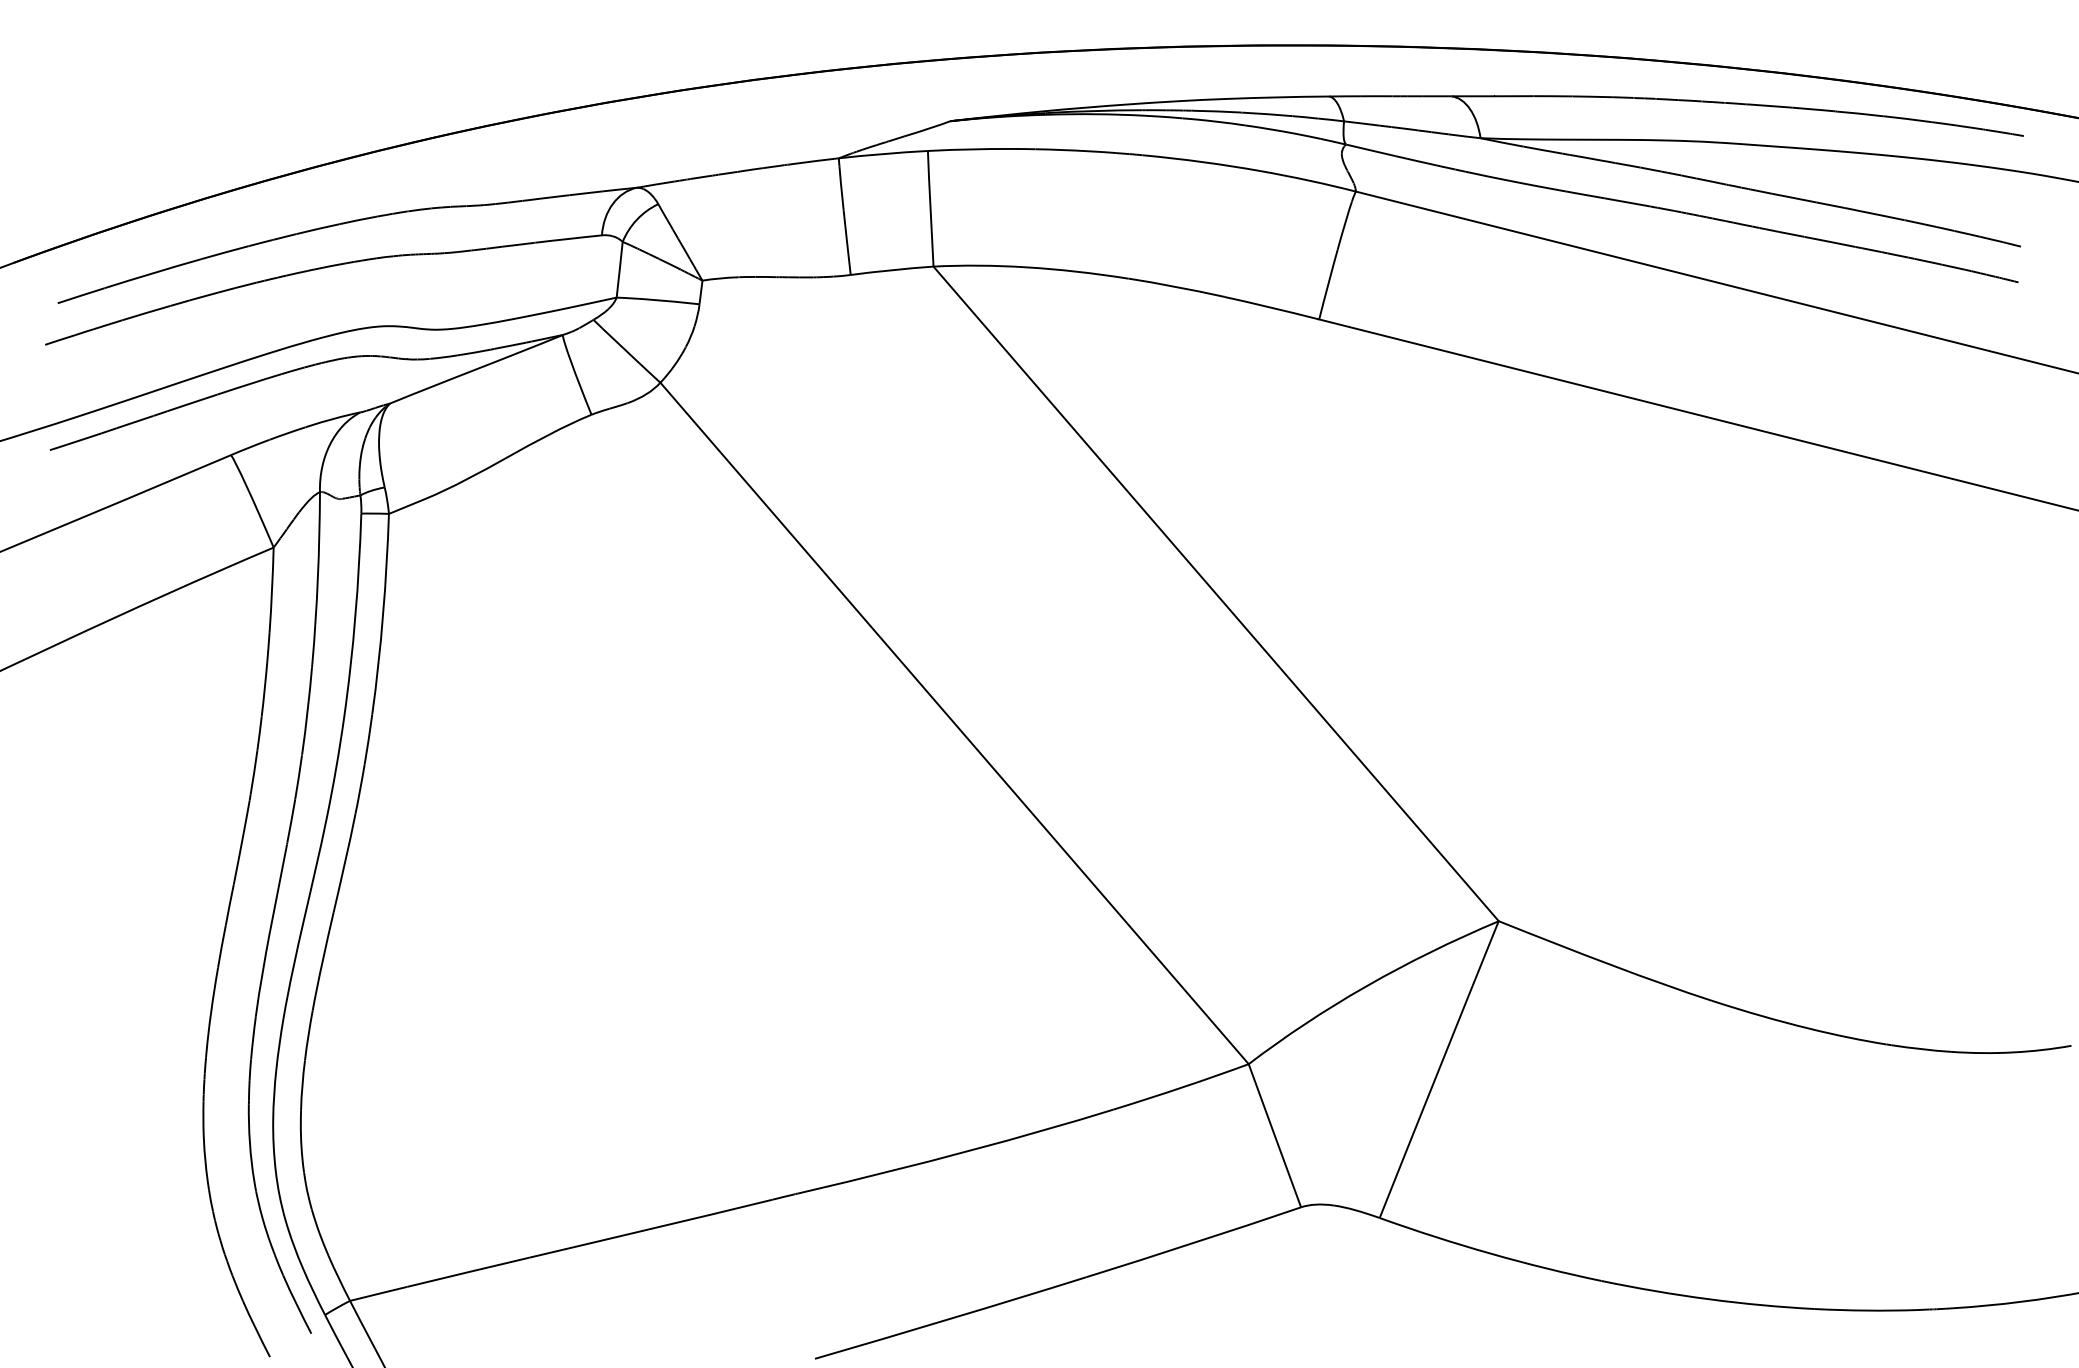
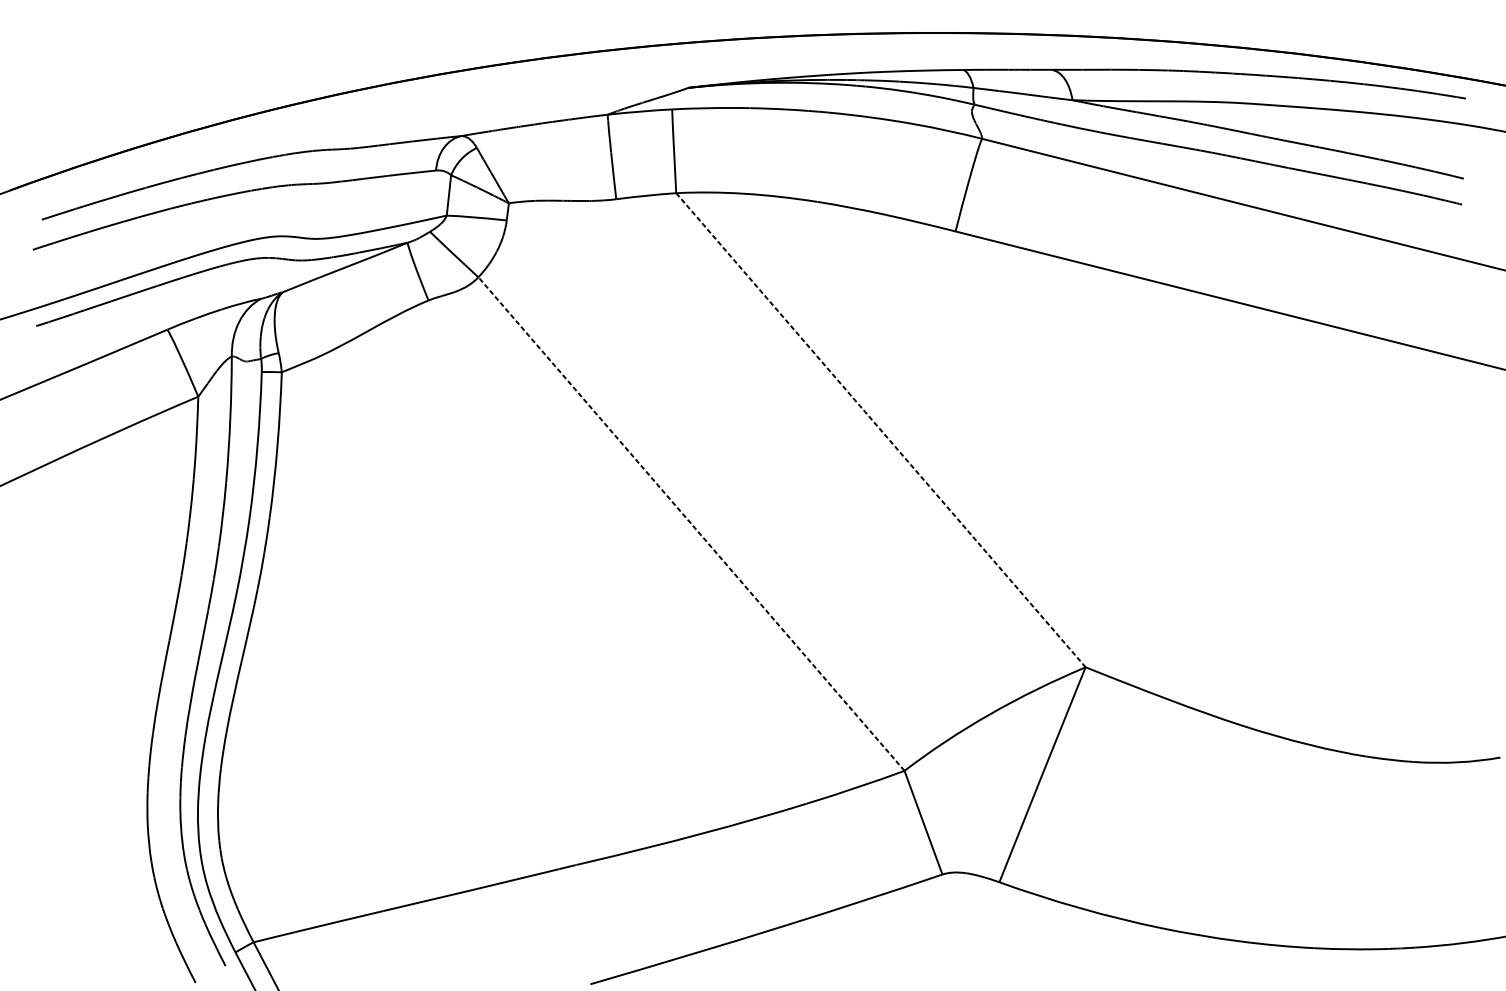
line: (1216, 594) -> (881, 430), solid -> dashed
line: (954, 723) -> (691, 524), solid -> dashed

